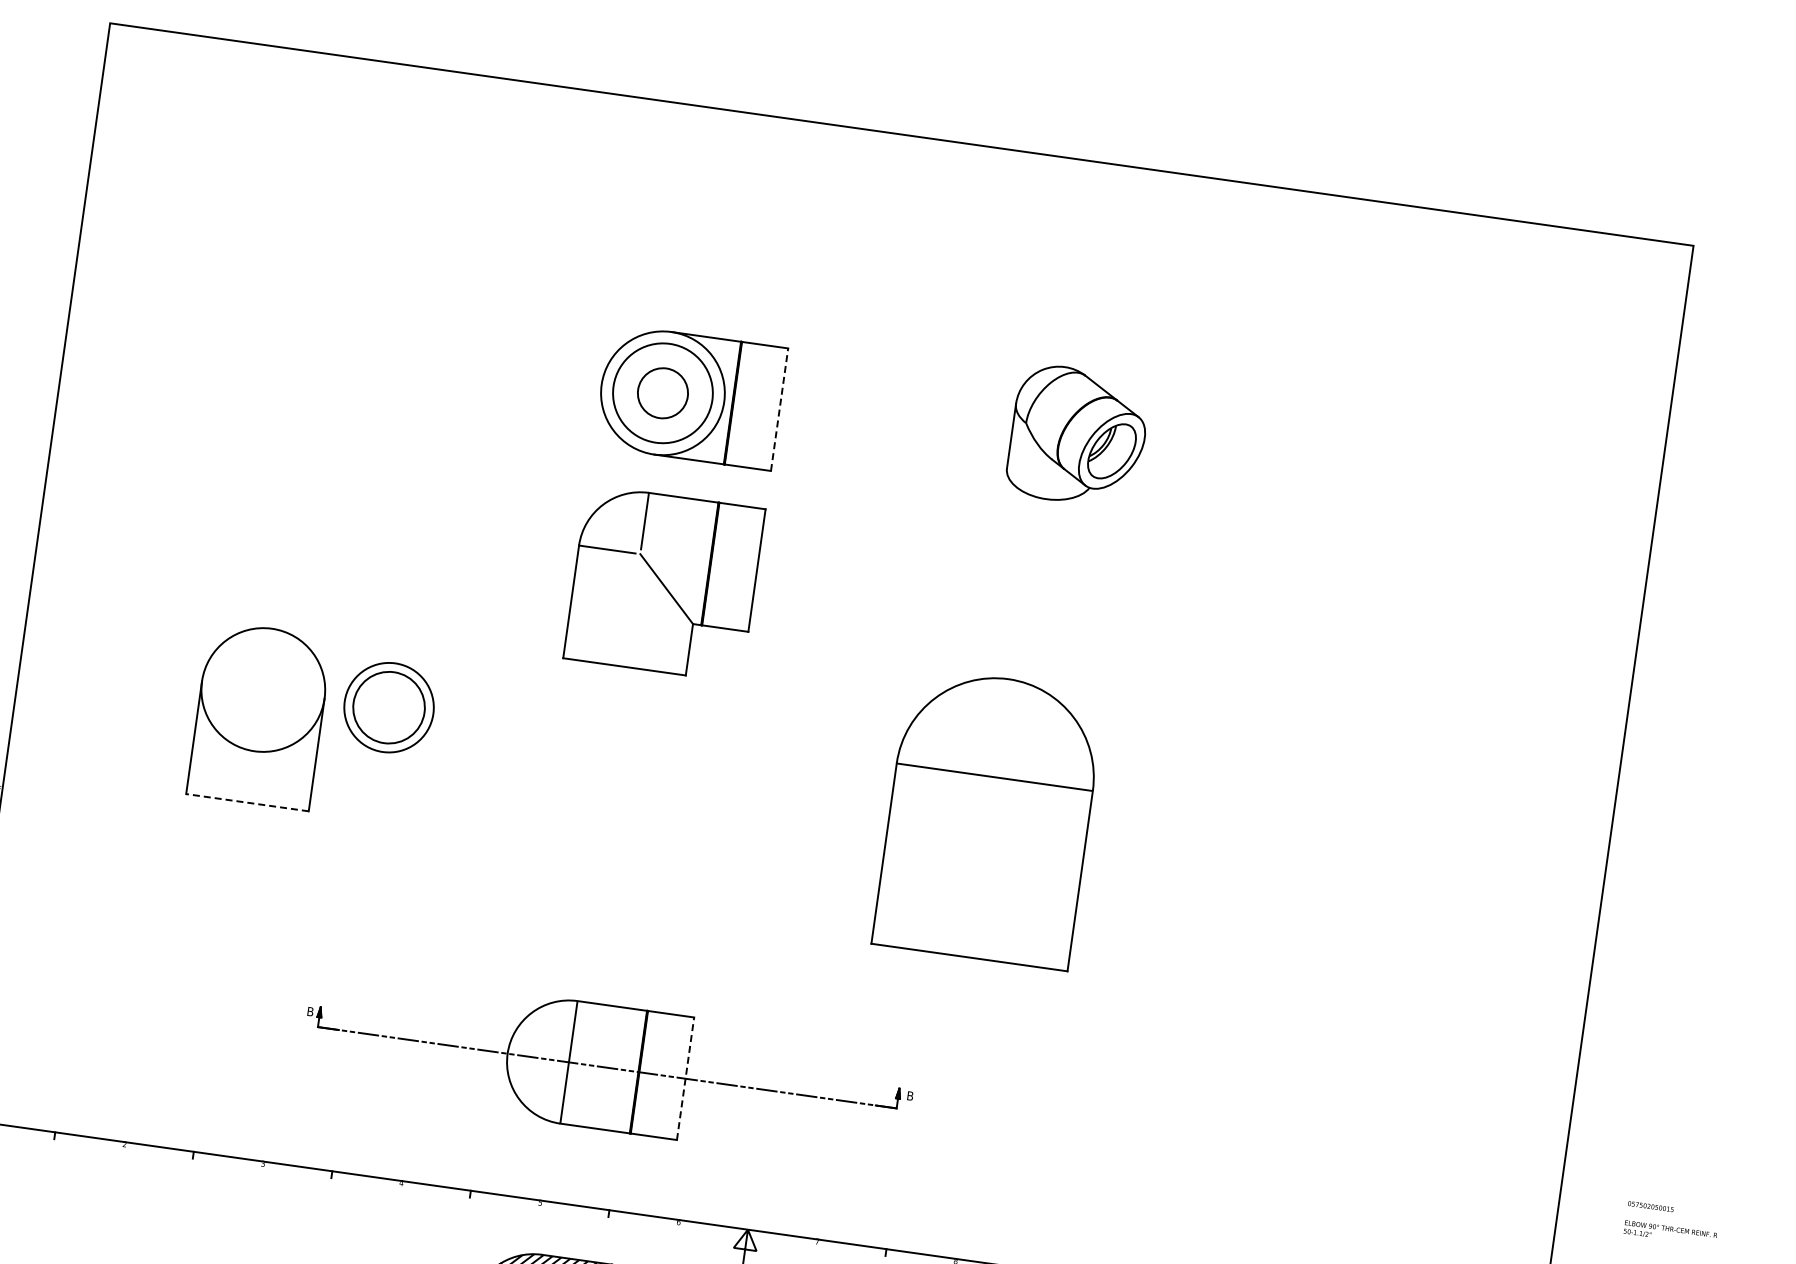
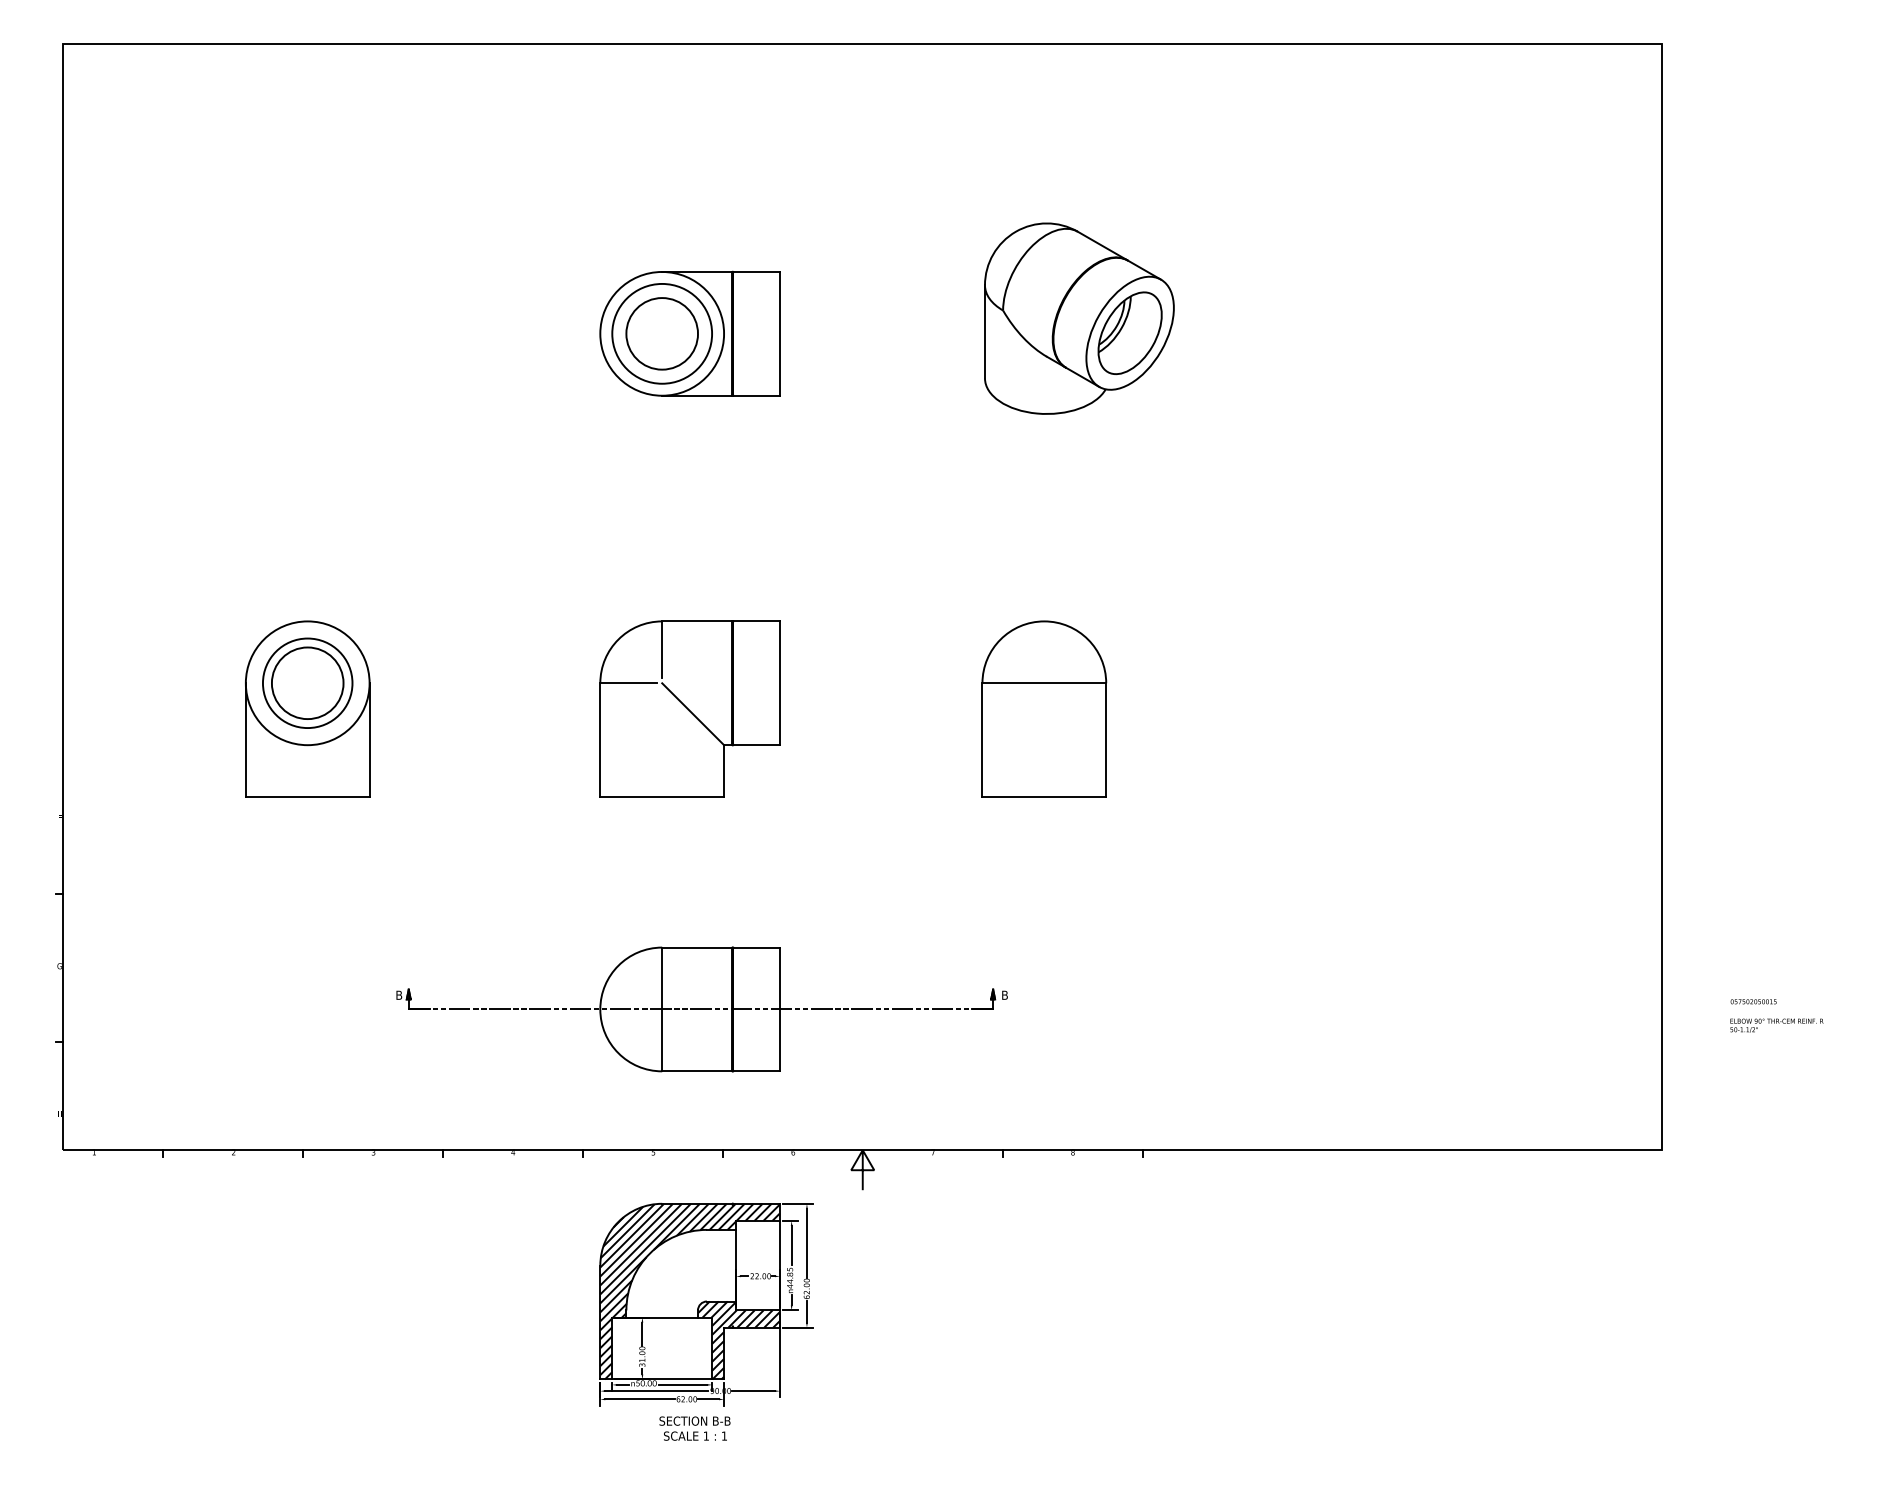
circle: (663, 393) -> (662, 333), size x1.43
line: (779, 409) -> (779, 333), dashed -> solid
part: (1078, 436) -> (1079, 318), size x1.43
part: (663, 582) -> (689, 708), moved
part: (388, 706) -> (307, 682), moved
line: (247, 803) -> (307, 797), dashed -> solid
part: (989, 817) -> (1044, 708), size x0.62
line: (685, 1078) -> (779, 1009), dashed -> solid

